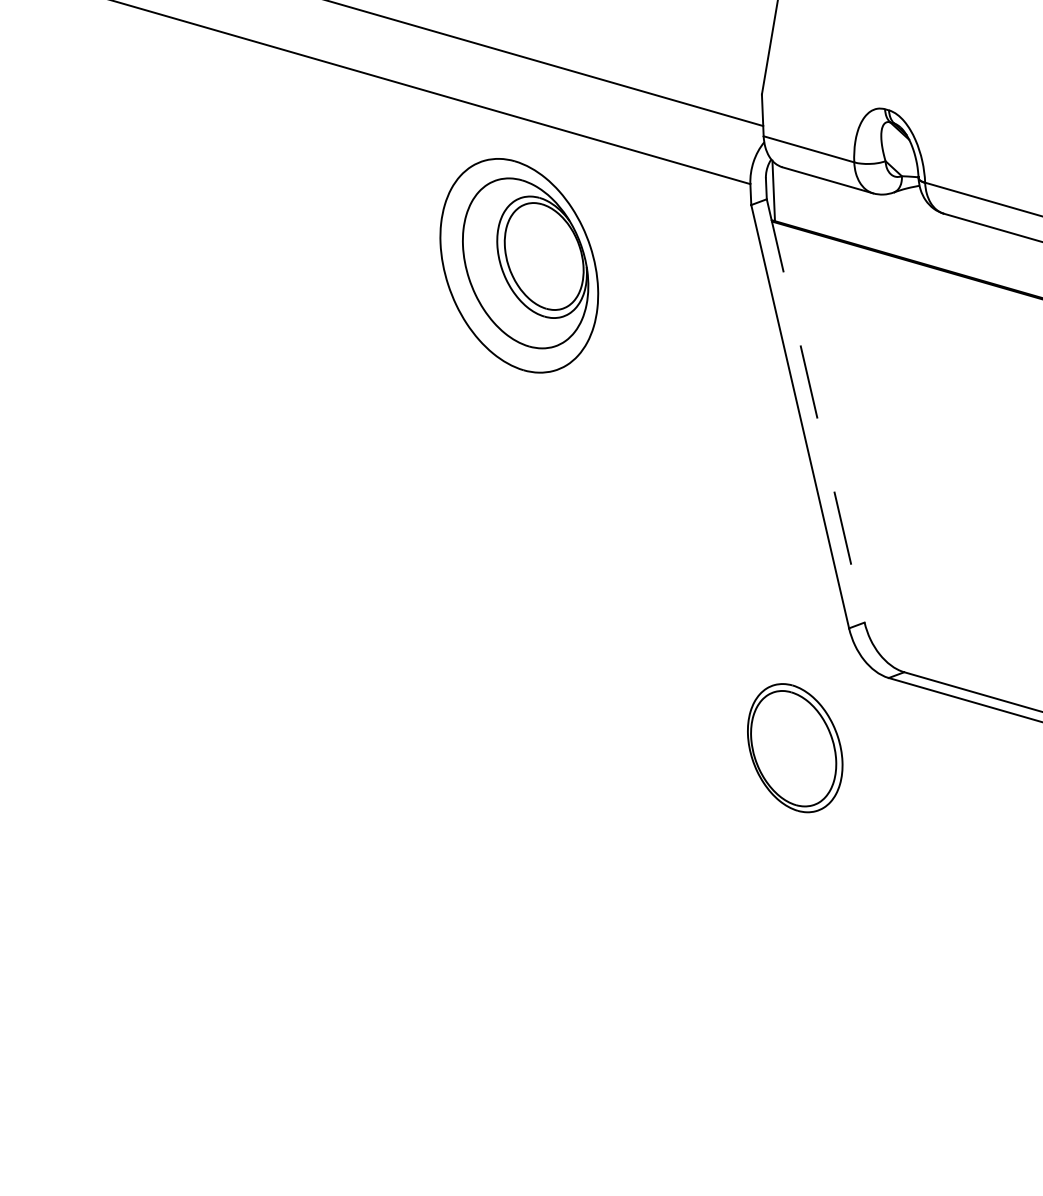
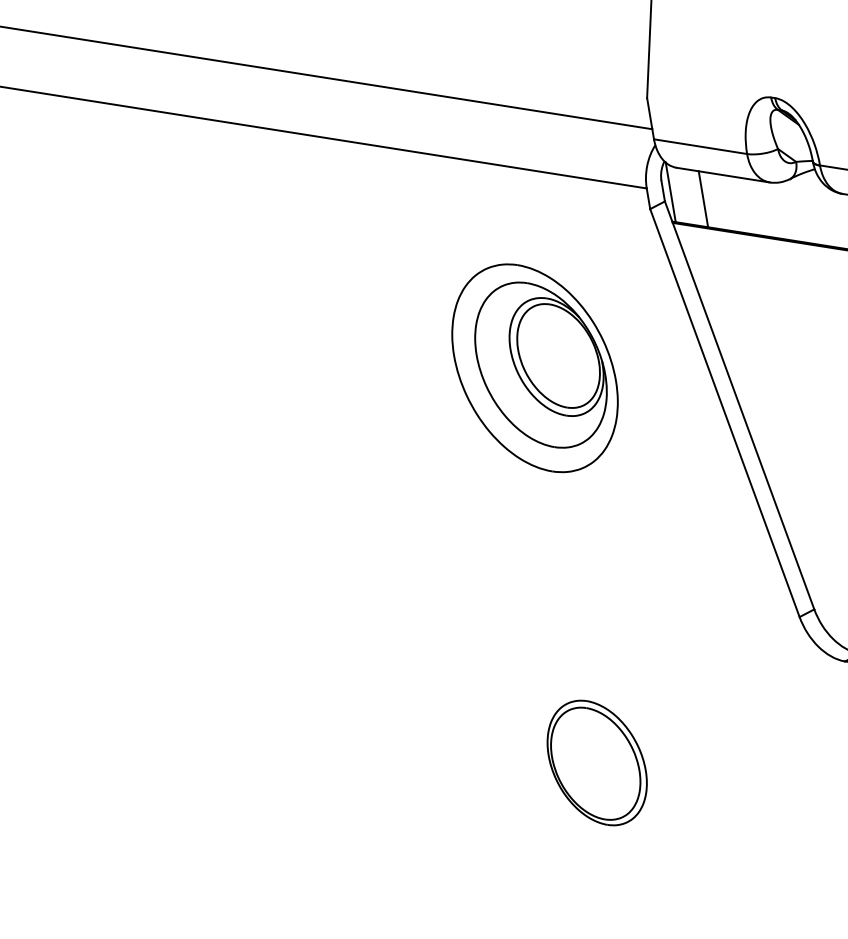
line: (805, 201) -> (703, 198), added
part: (519, 265) -> (535, 367), moved
line: (815, 411) -> (739, 406), dashed -> solid
part: (795, 748) -> (597, 763), moved

